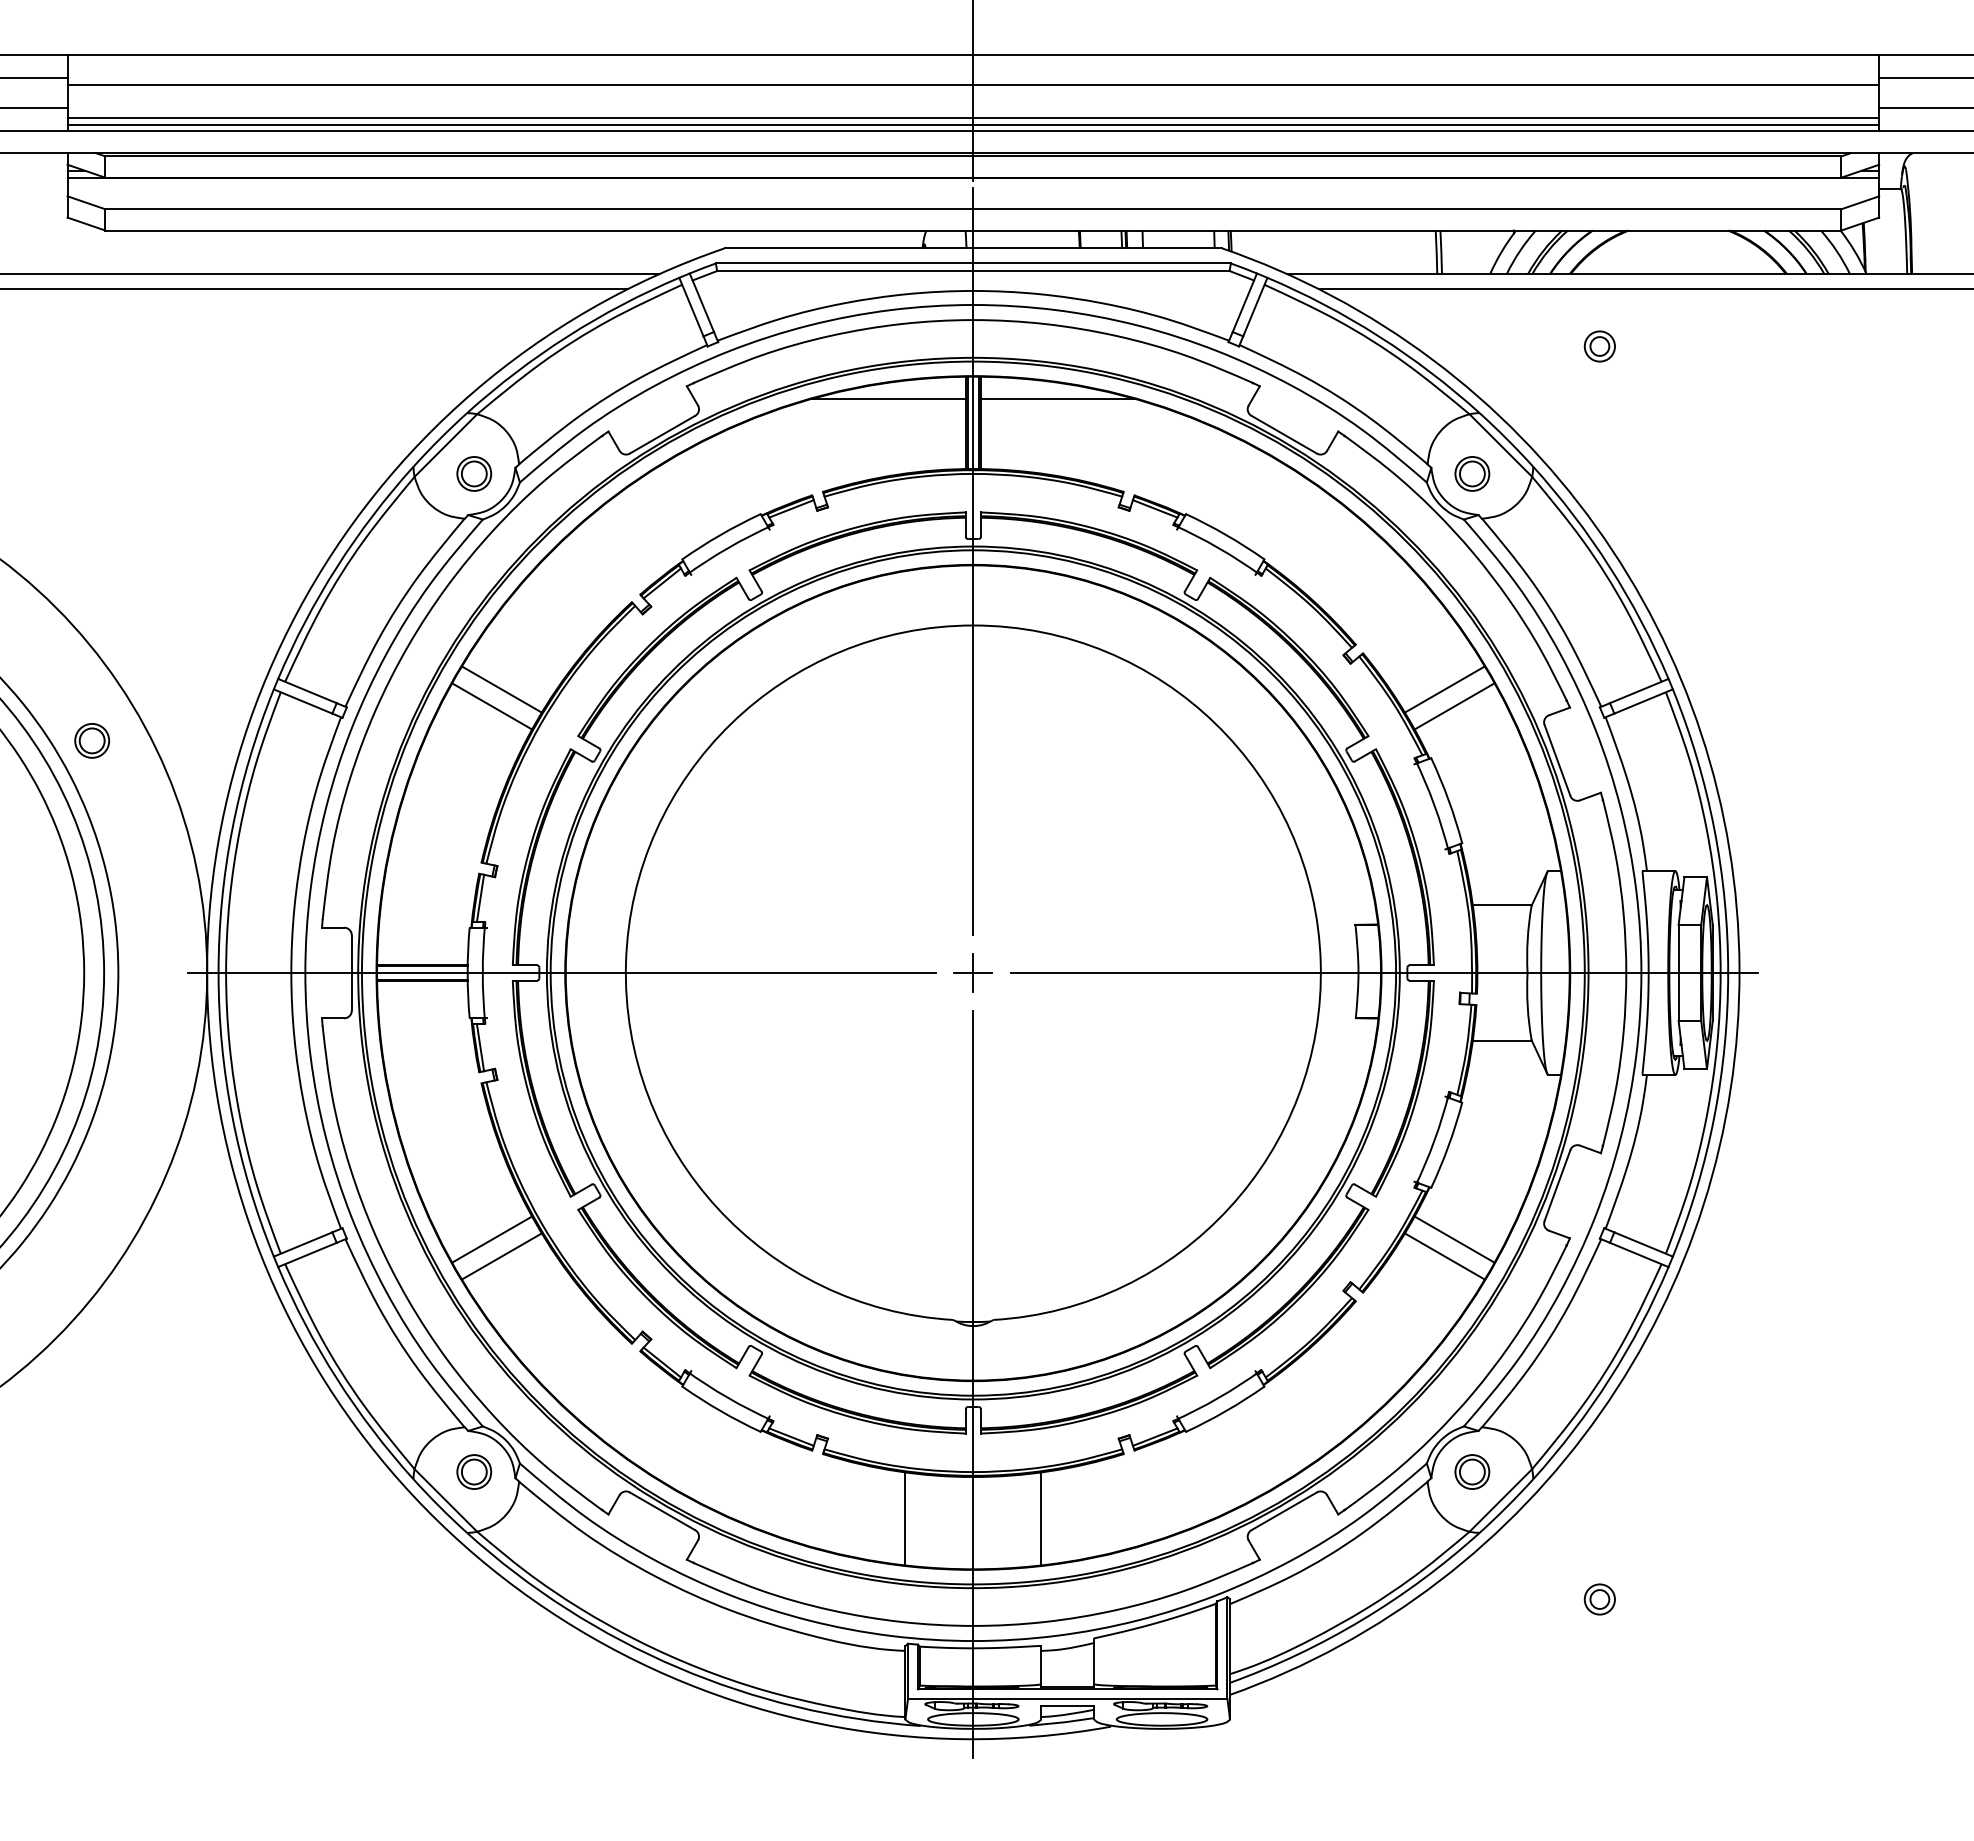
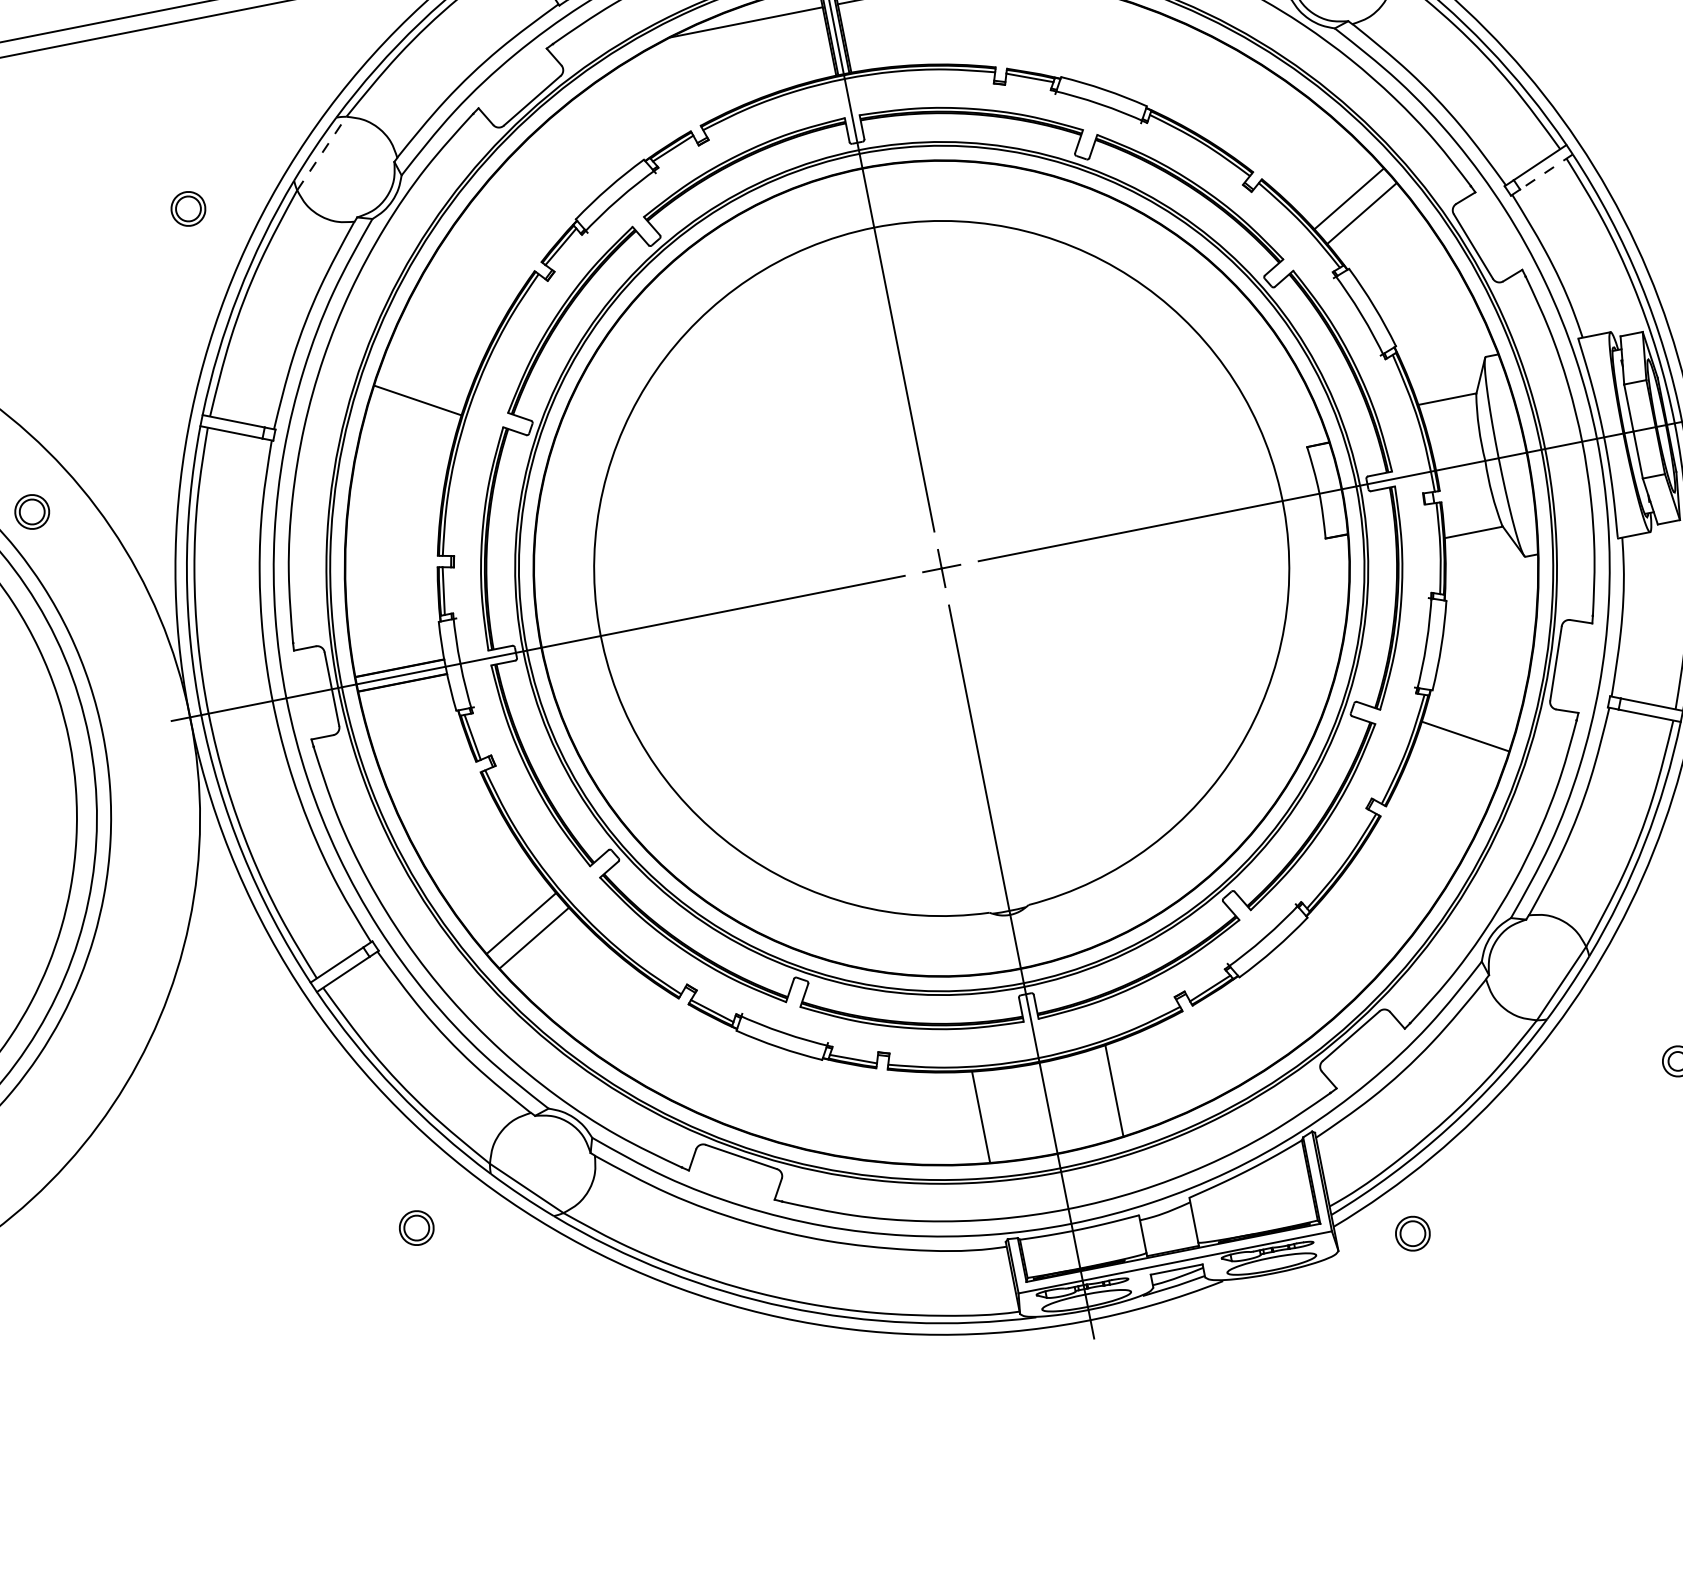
line: (446, 445) -> (322, 153), solid -> dashed
part: (474, 473) -> (188, 208), moved
line: (501, 689) -> (423, 382), removed
line: (1643, 701) -> (1546, 172), solid -> dashed
line: (1444, 1256) -> (1458, 755), removed
part: (474, 1471) -> (416, 1227), moved
part: (1472, 1471) -> (1412, 1233), moved

